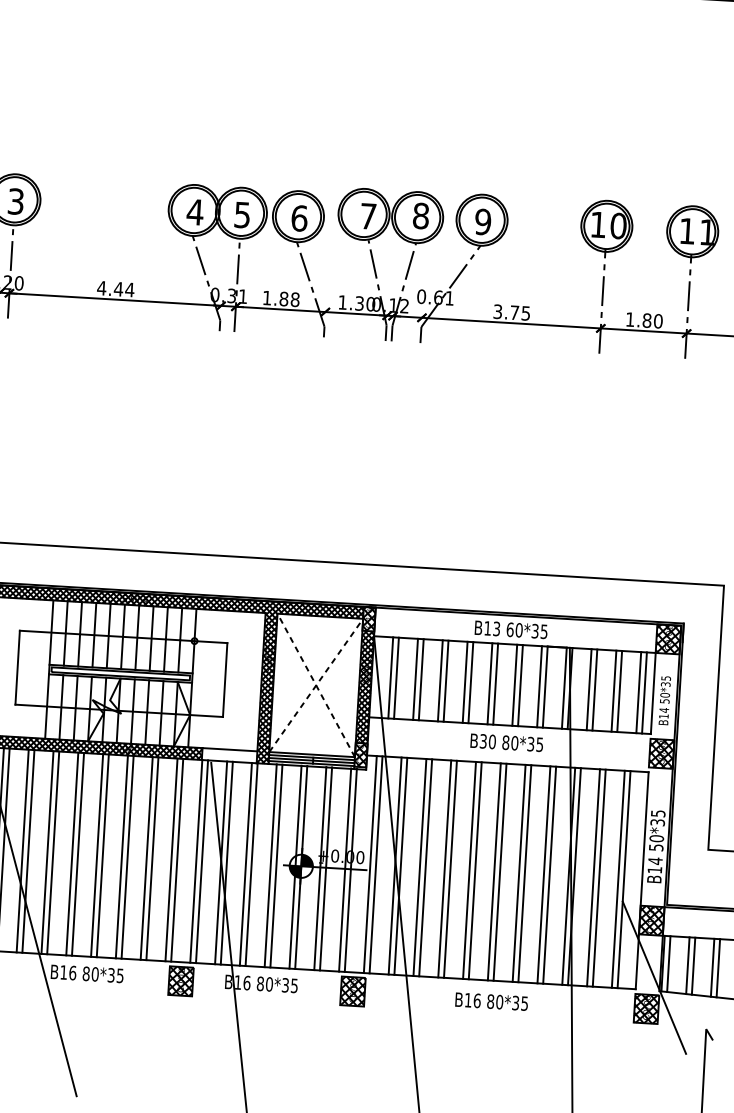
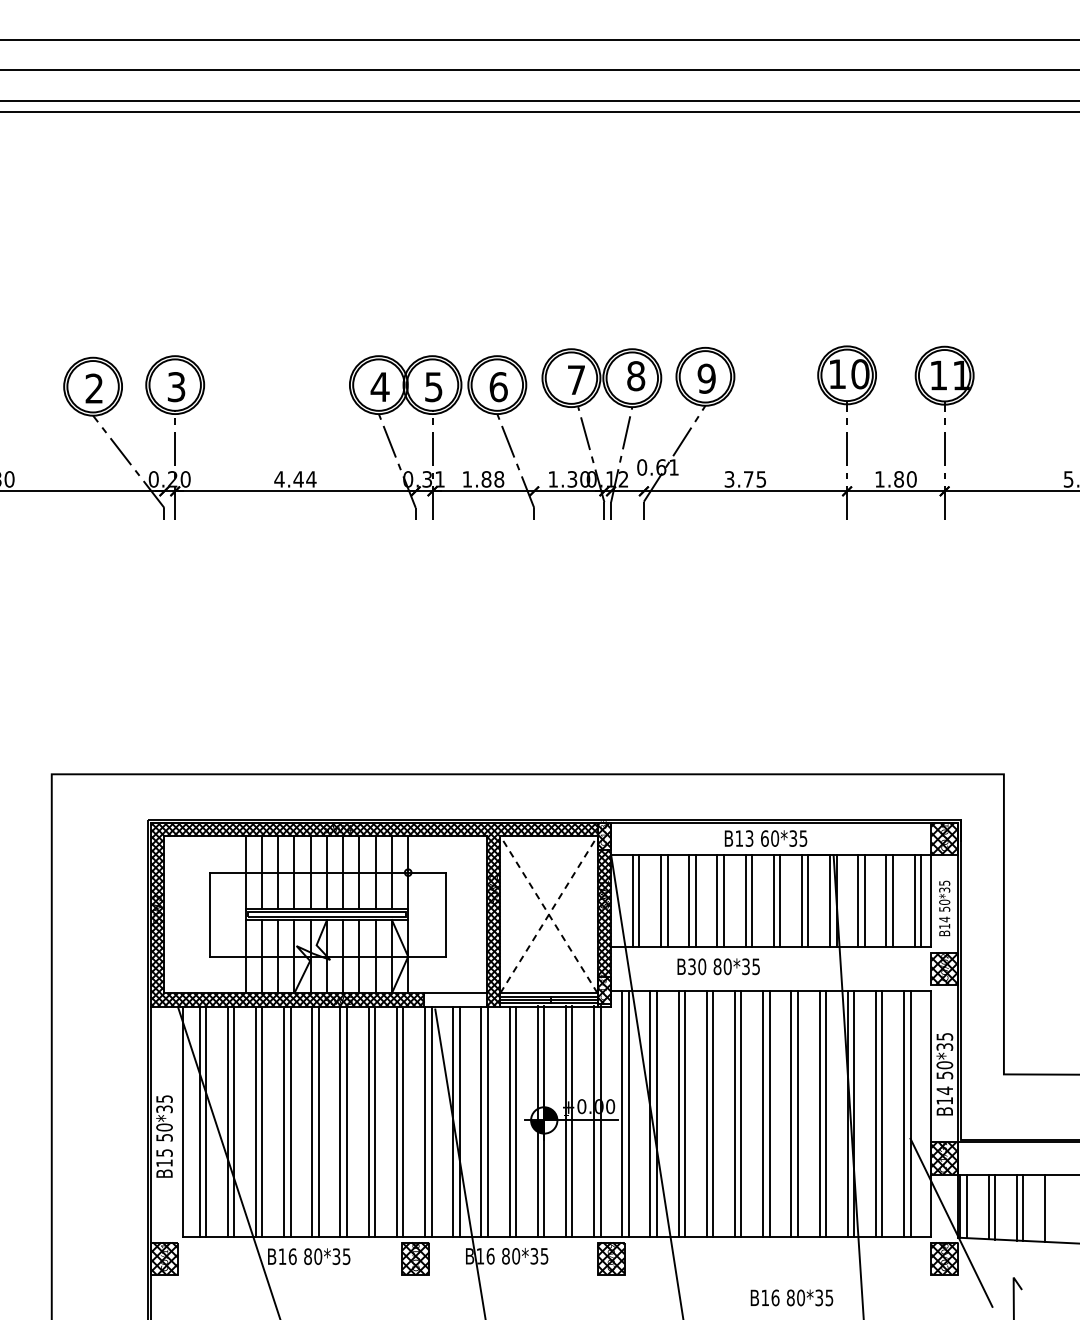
text: (506, 742) -> (718, 966), moved
text: (491, 1001) -> (791, 1297), moved

